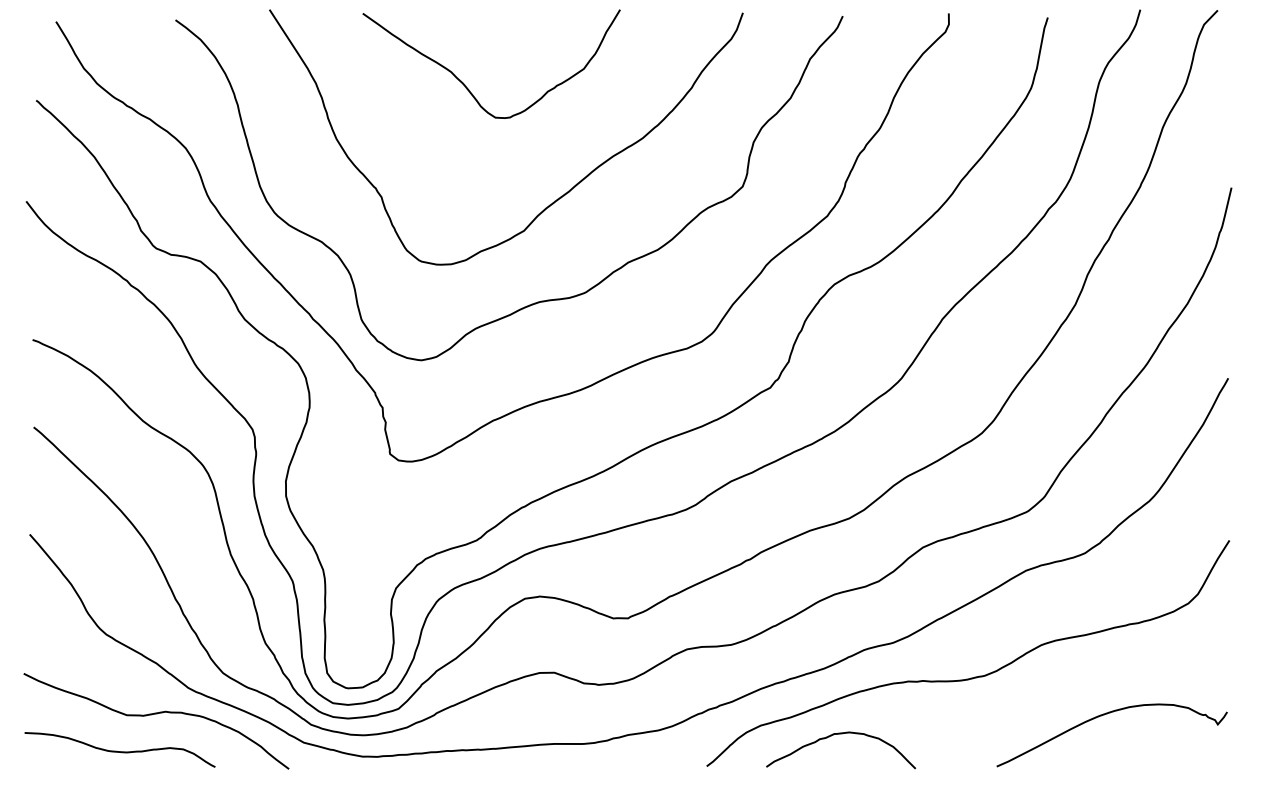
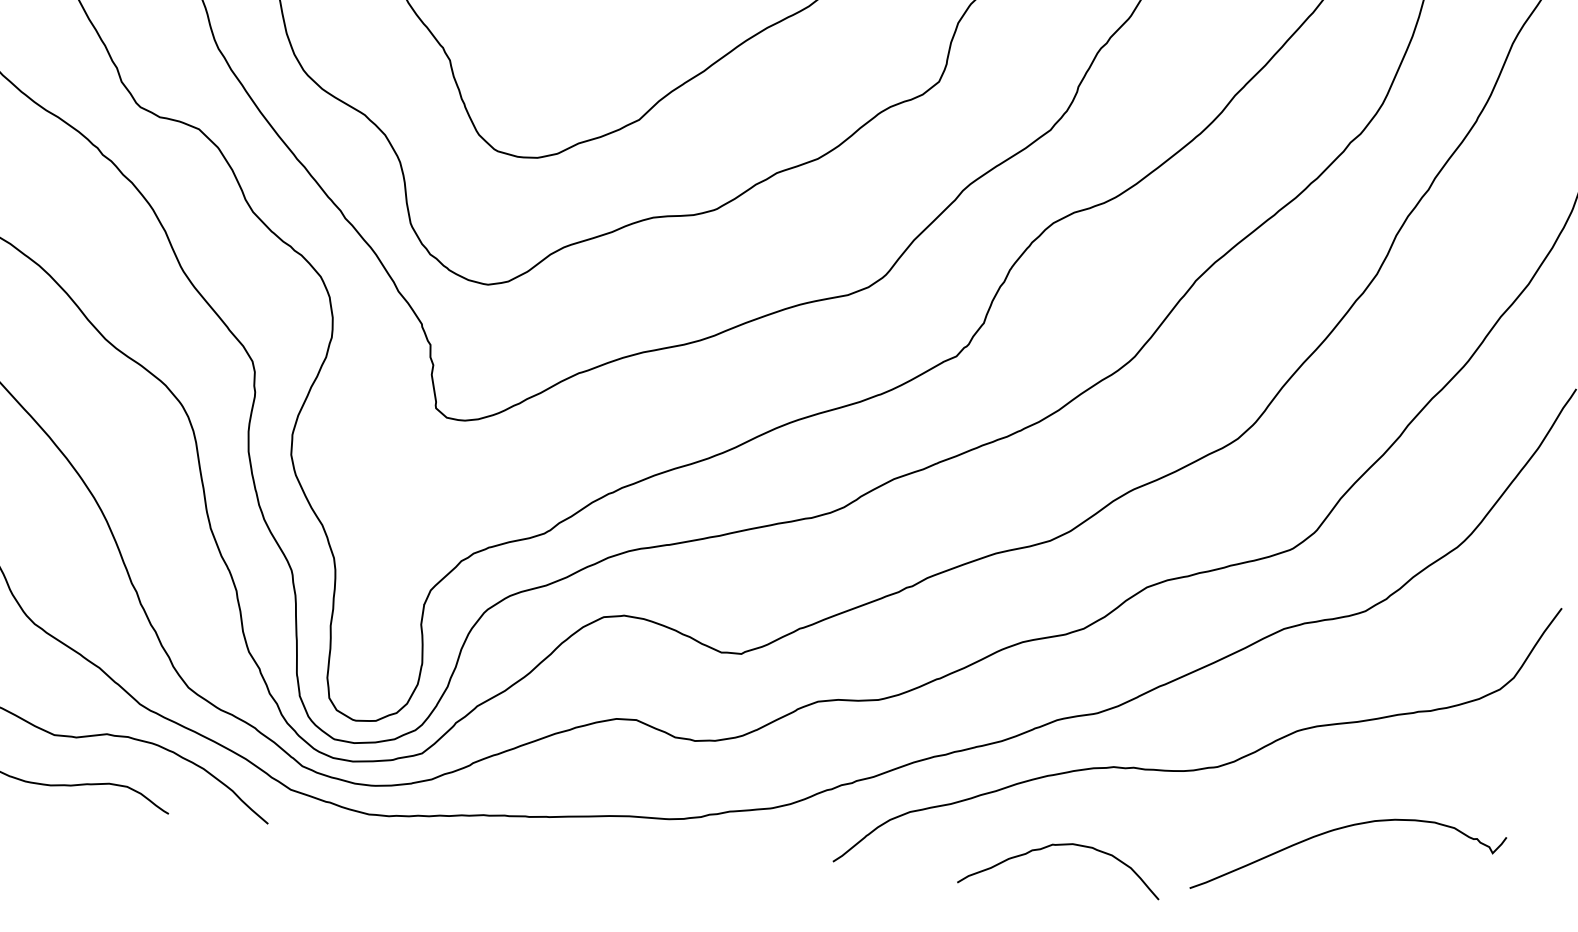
curve: (1104, 715) -> (1340, 829), moved
curve: (841, 734) -> (1062, 846), moved

